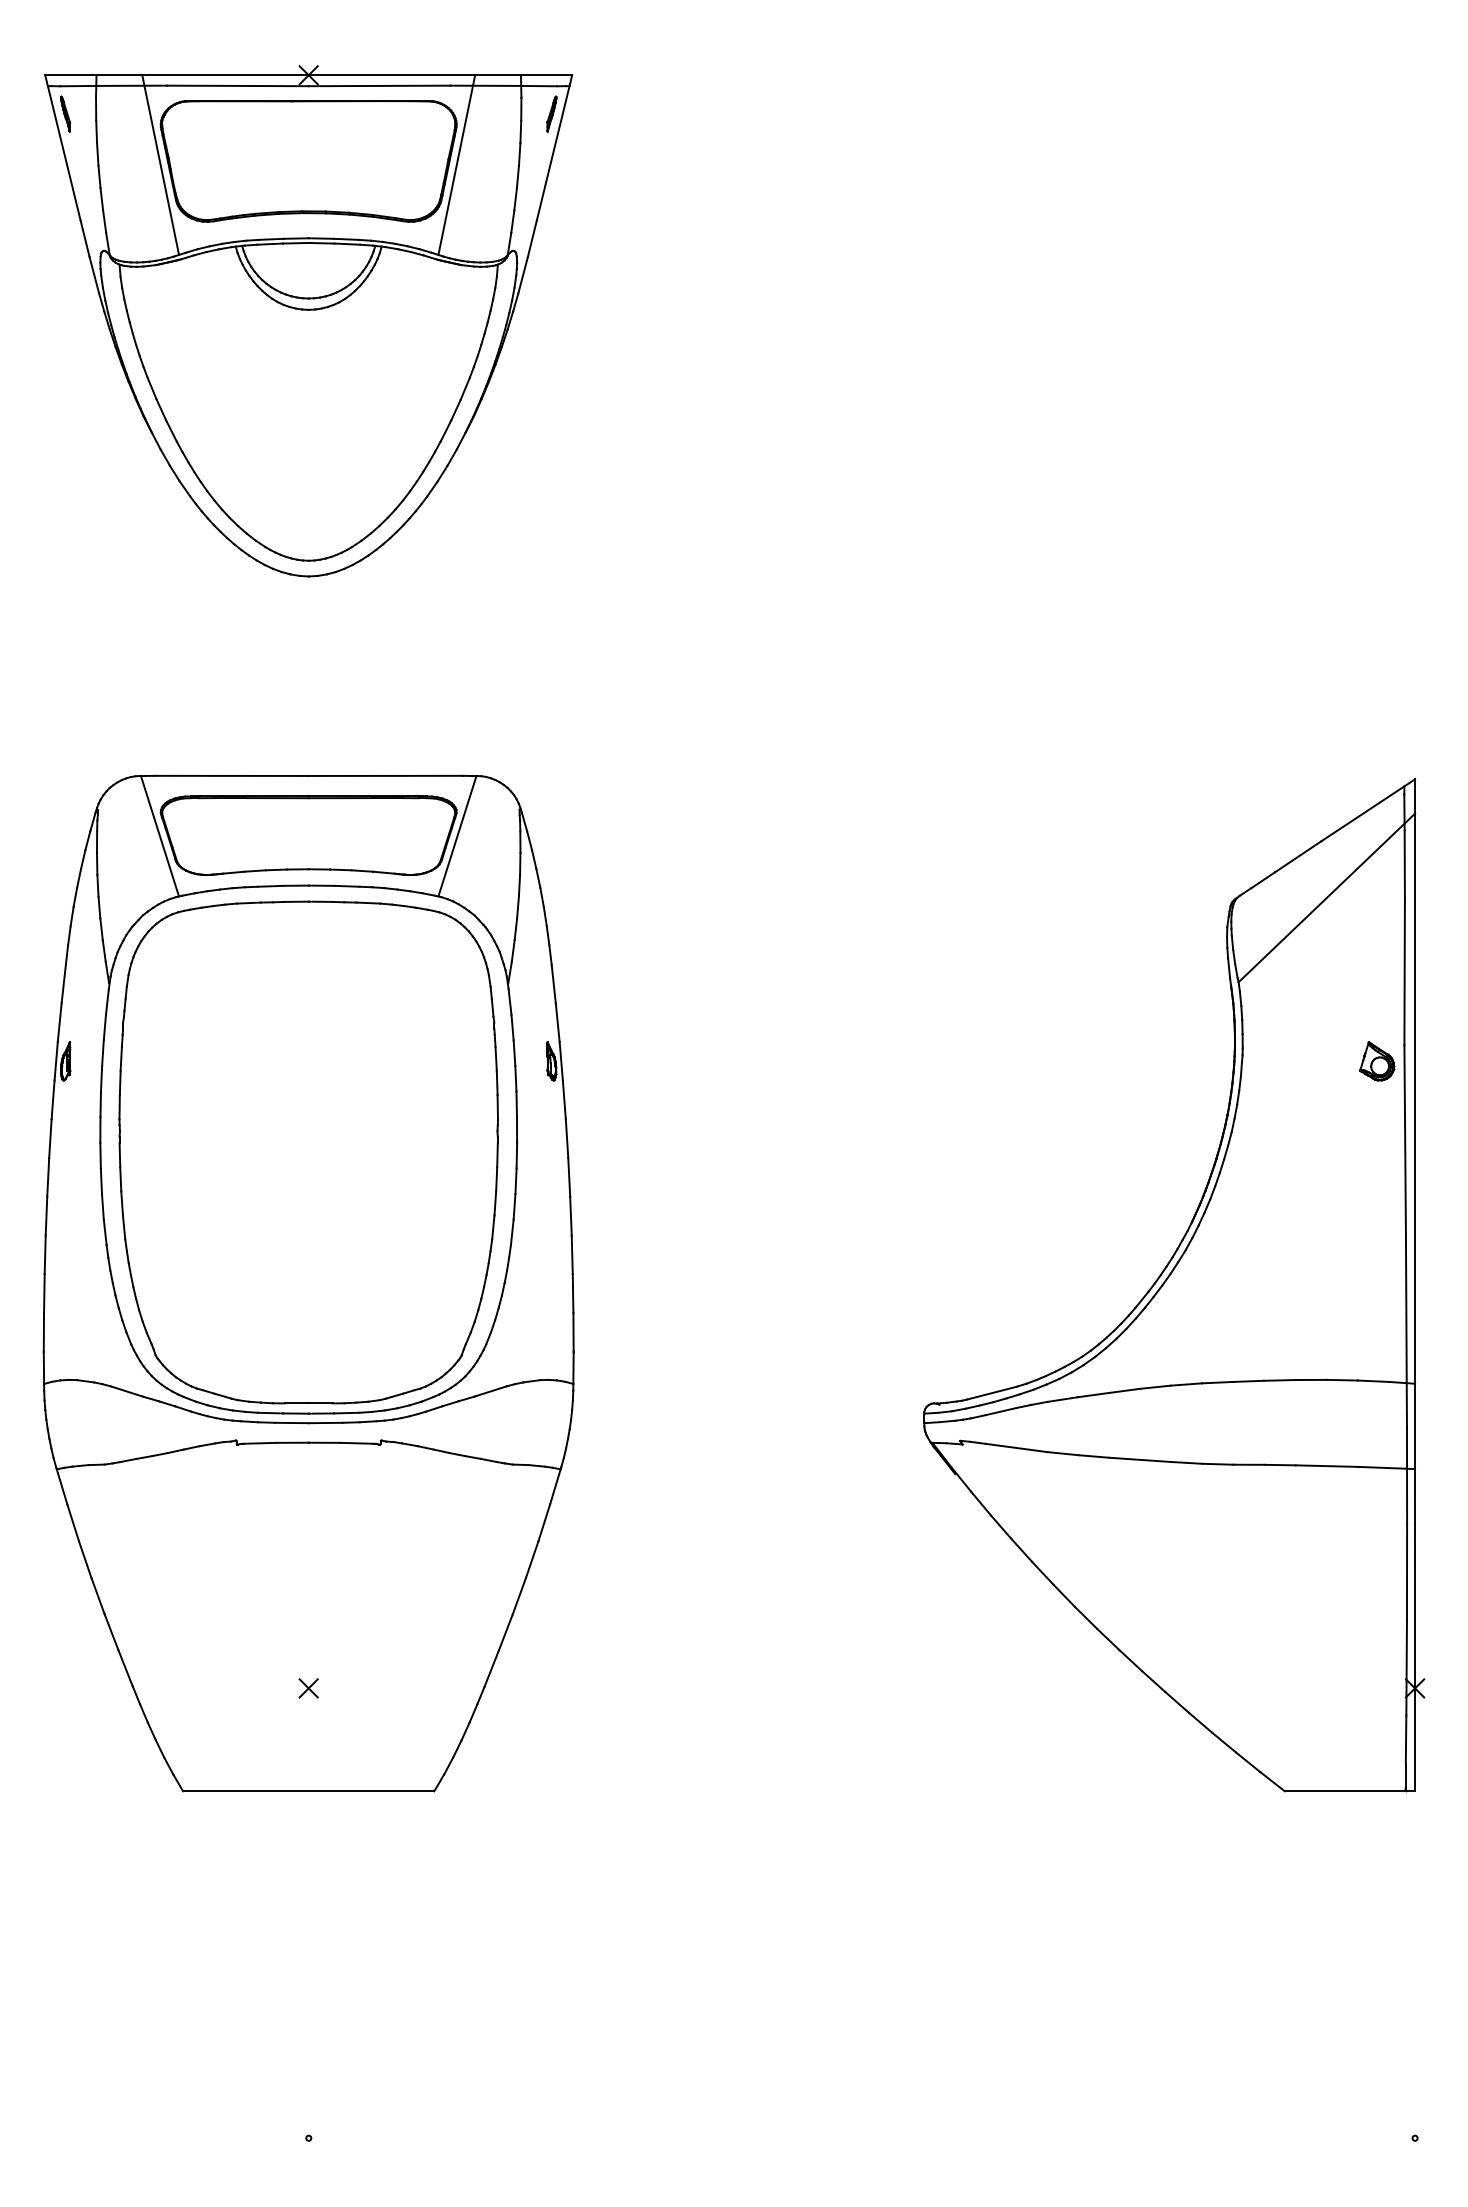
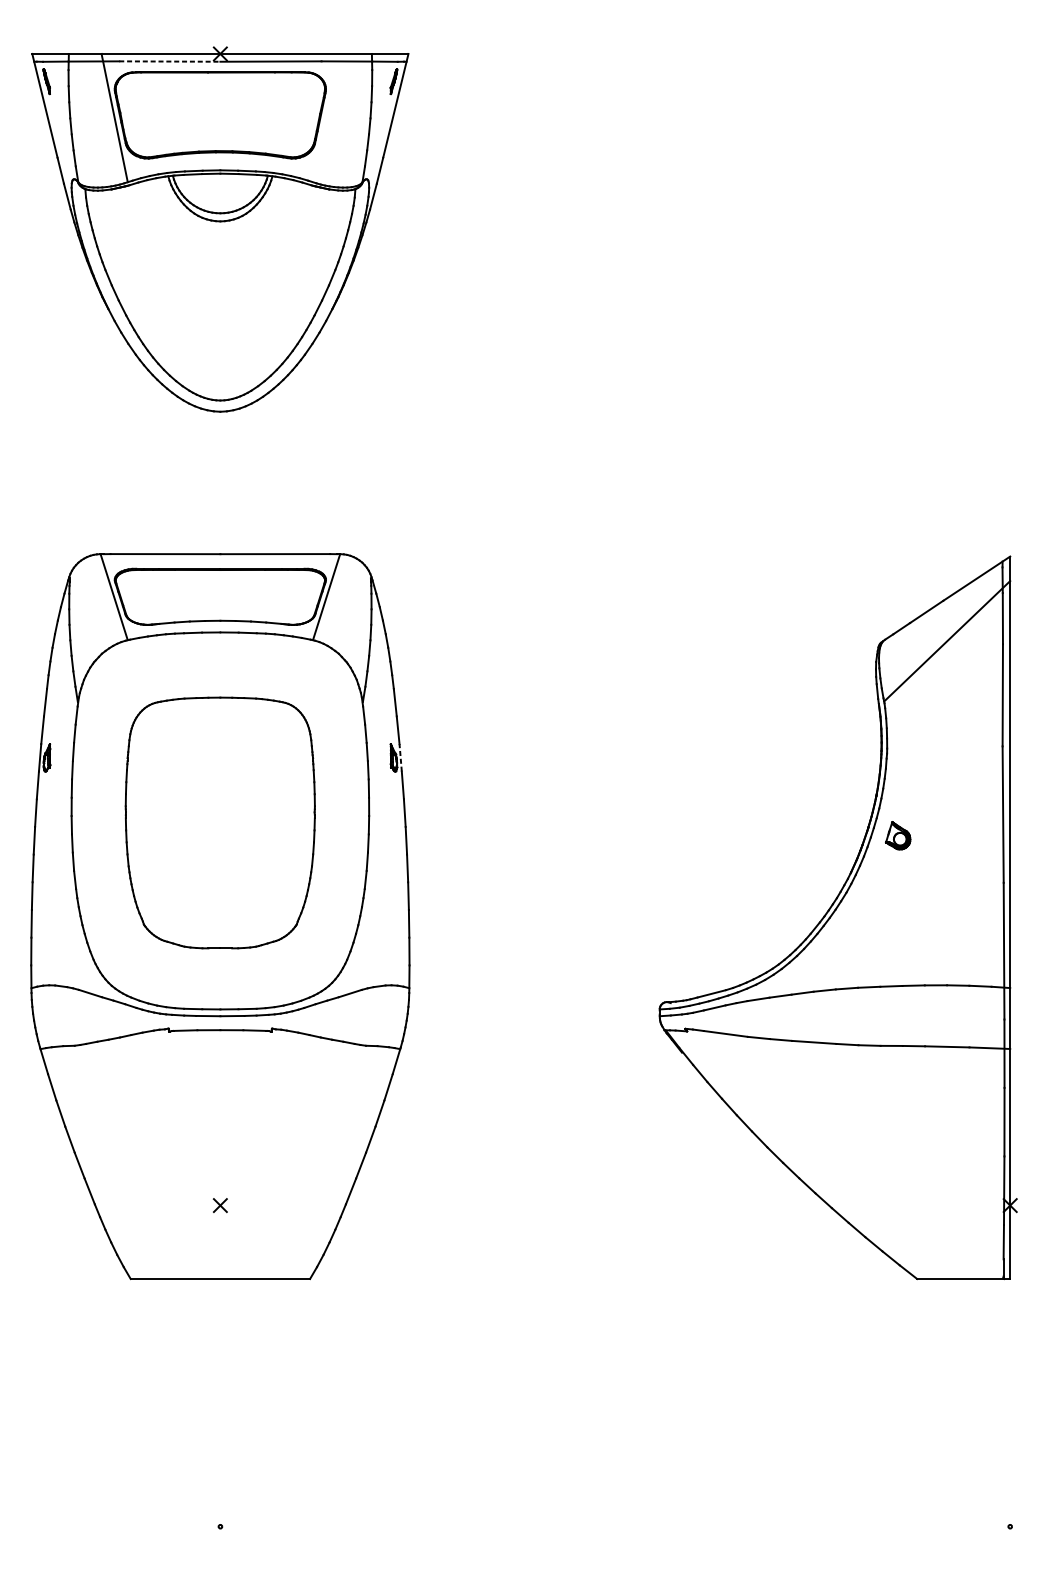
line: (237, 85) -> (169, 61), solid -> dashed
line: (456, 164) -> (325, 117), removed
line: (561, 1060) -> (400, 757), solid -> dashed
part: (1377, 1061) -> (898, 835), moved
part: (308, 1152) -> (220, 822), size x0.7

